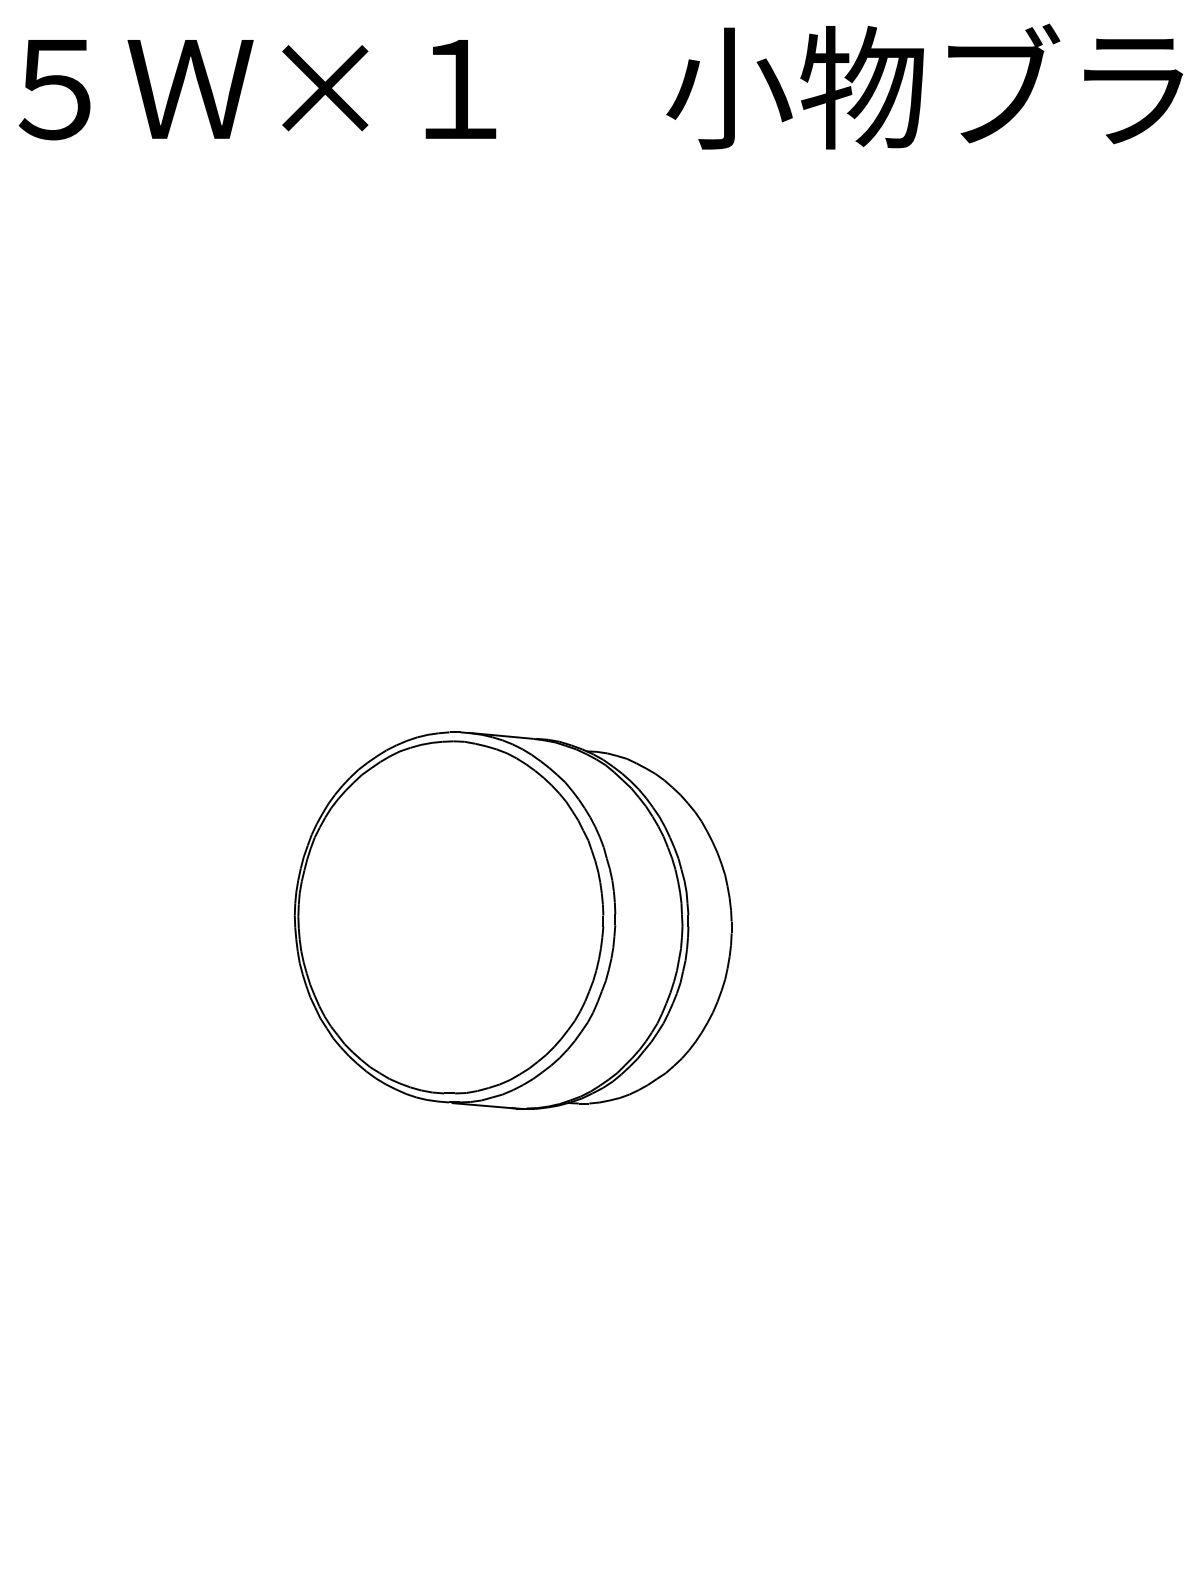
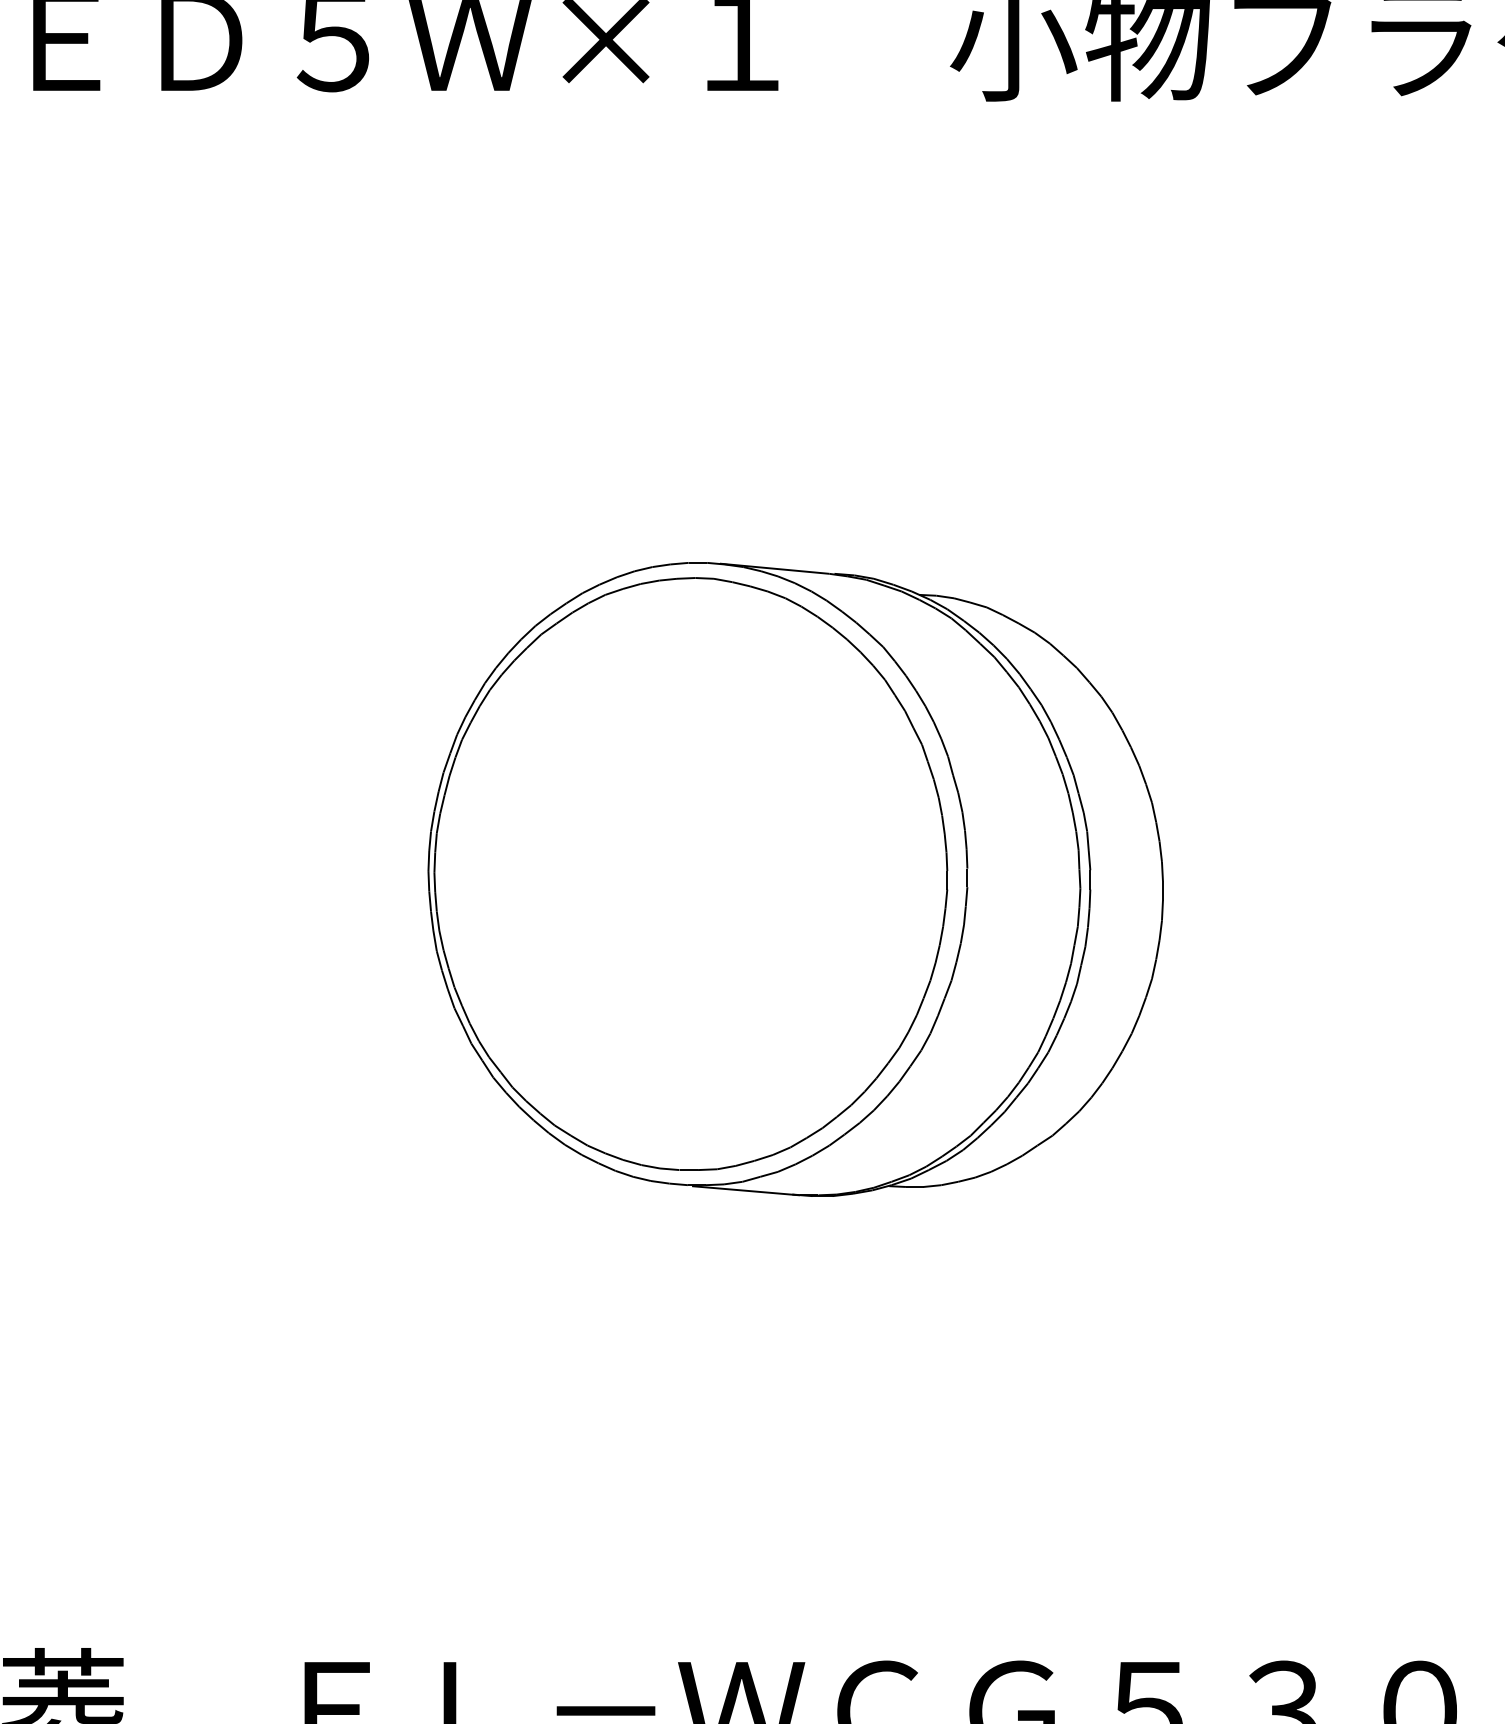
part: (513, 920) -> (795, 879), size x1.67

